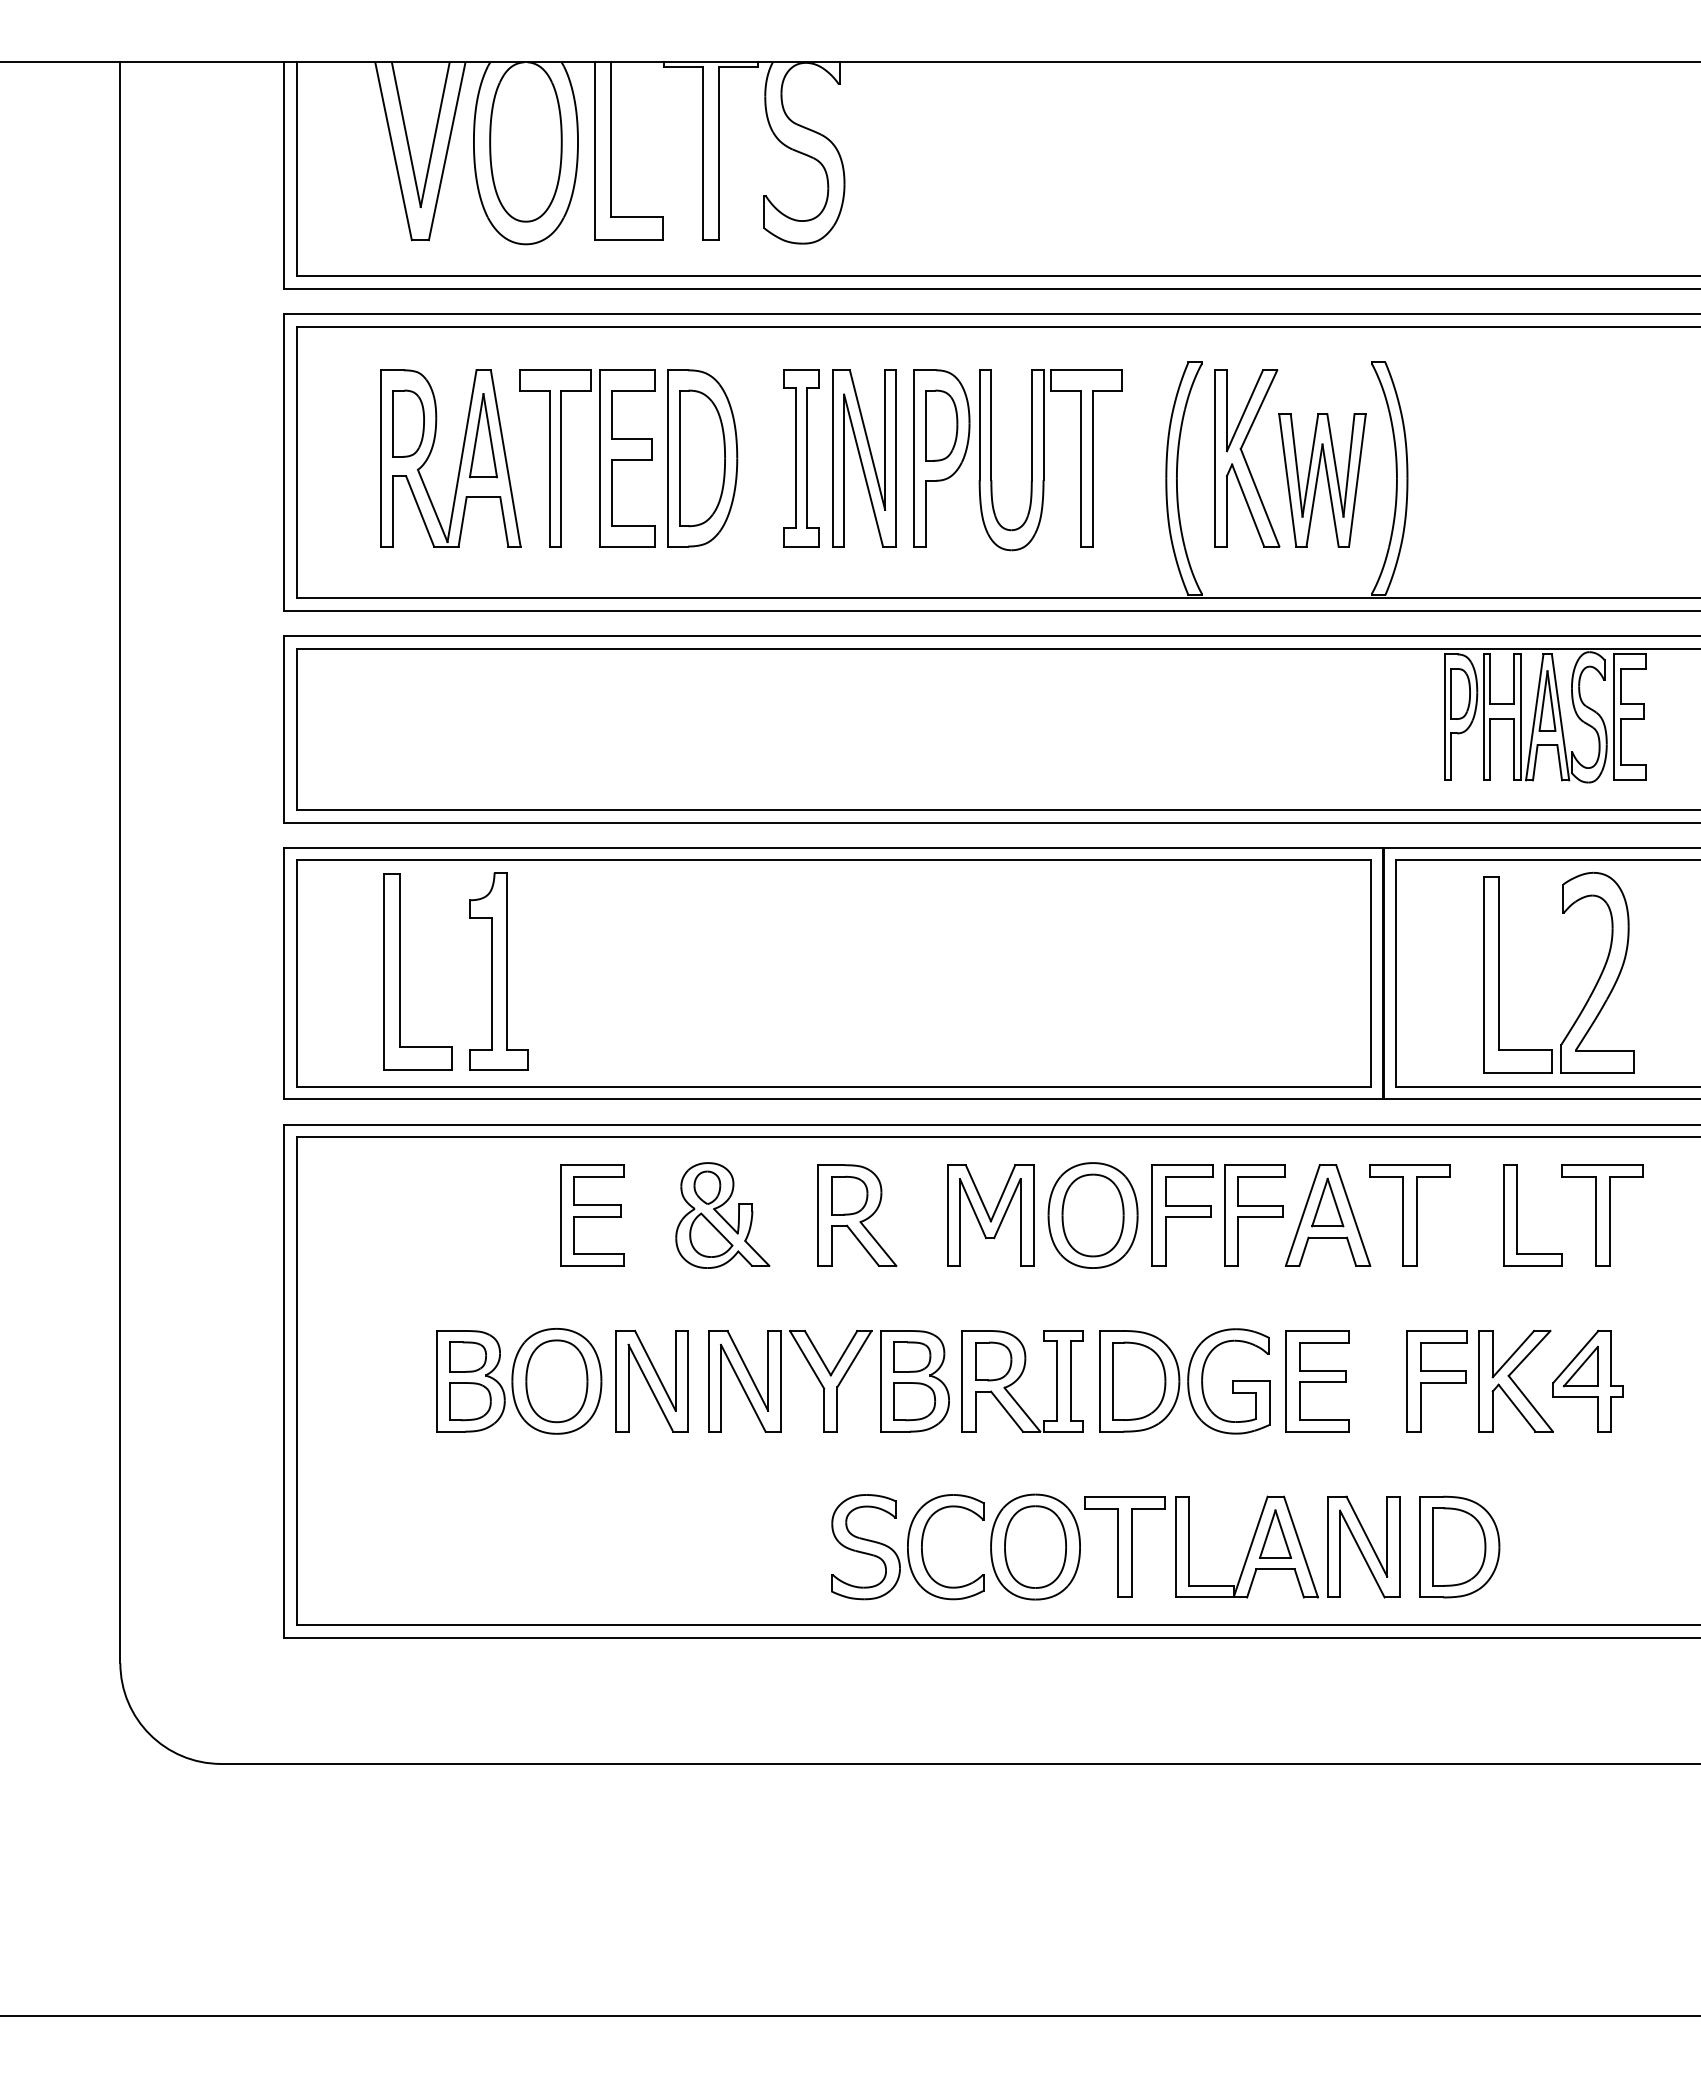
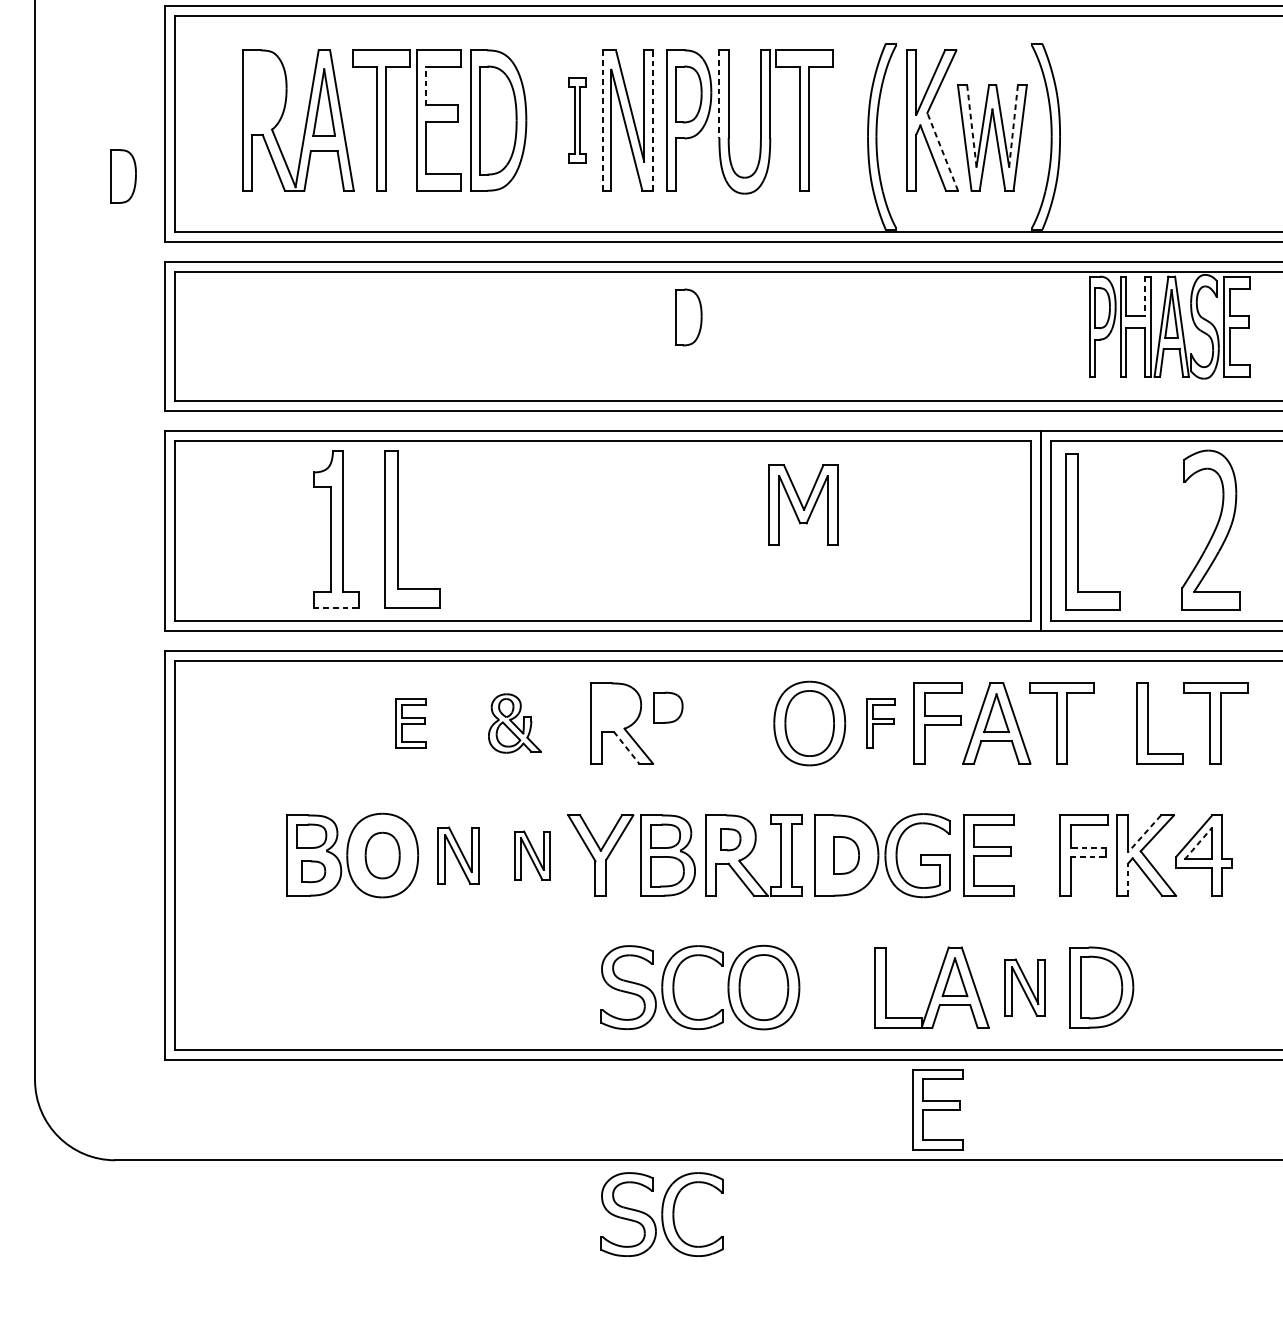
line: (611, 414) -> (426, 85), solid -> dashed
part: (408, 423) -> (123, 176), moved
line: (979, 425) -> (719, 94), solid -> dashed
line: (896, 457) -> (653, 119), solid -> dashed
part: (801, 458) -> (577, 120), size x0.6
line: (833, 458) -> (602, 120), solid -> dashed
line: (1296, 465) -> (971, 126), solid -> dashed
line: (1348, 465) -> (1013, 126), solid -> dashed
line: (1259, 497) -> (942, 151), solid -> dashed
line: (1514, 679) -> (1145, 296), solid -> dashed
part: (941, 705) -> (688, 317), added
part: (400, 971) -> (398, 529), moved
part: (1499, 974) -> (1078, 531), moved
line: (499, 1069) -> (336, 607), solid -> dashed
part: (849, 1195) -> (668, 707), moved
part: (592, 1215) -> (411, 723), size x0.6
part: (722, 1215) -> (514, 723), size x0.7
part: (990, 1215) -> (803, 505), moved
part: (1182, 1215) -> (880, 723), size x0.6
line: (863, 1245) -> (626, 747), solid -> dashed
line: (1513, 1354) -> (1144, 834), solid -> dashed
part: (993, 1361) -> (730, 839), size x0.7
line: (1580, 1366) -> (1197, 843), solid -> dashed
line: (1442, 1371) -> (1087, 847), solid -> dashed
part: (1139, 1380) -> (846, 854), size x0.6
part: (556, 1381) -> (382, 855), size x0.7
part: (651, 1381) -> (458, 855), size x0.7
part: (744, 1381) -> (532, 855), size x0.6
line: (1443, 1383) -> (1088, 857), solid -> dashed
part: (470, 1401) -> (313, 871), size x0.7
line: (1492, 1411) -> (1127, 879), solid -> dashed
part: (1124, 1546) -> (834, 987), removed
part: (1363, 1546) -> (1025, 987), size x0.7
part: (1253, 1700) -> (937, 1109), added
part: (907, 1832) -> (661, 1214), added

